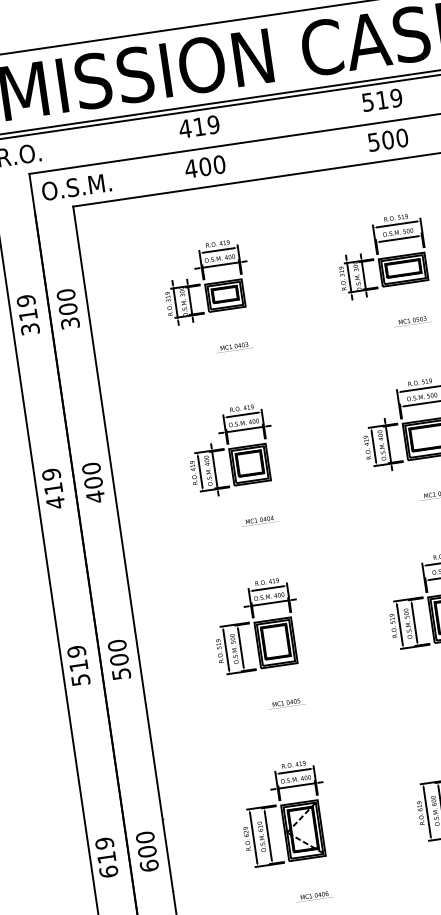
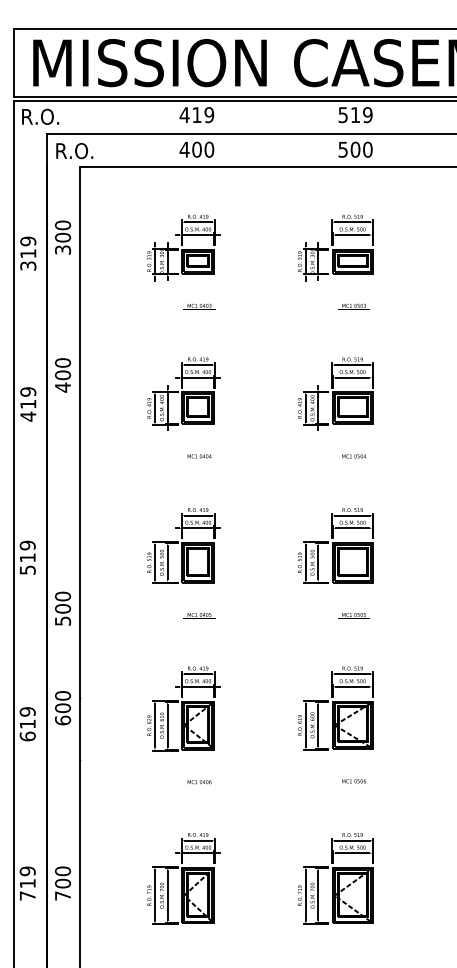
text: (75, 187) -> (84, 151), O.S.M. -> R.O.
text: (68, 308) -> (63, 237), moved
text: (94, 482) -> (63, 375), moved
text: (119, 659) -> (63, 608), moved
text: (148, 851) -> (63, 708), moved

